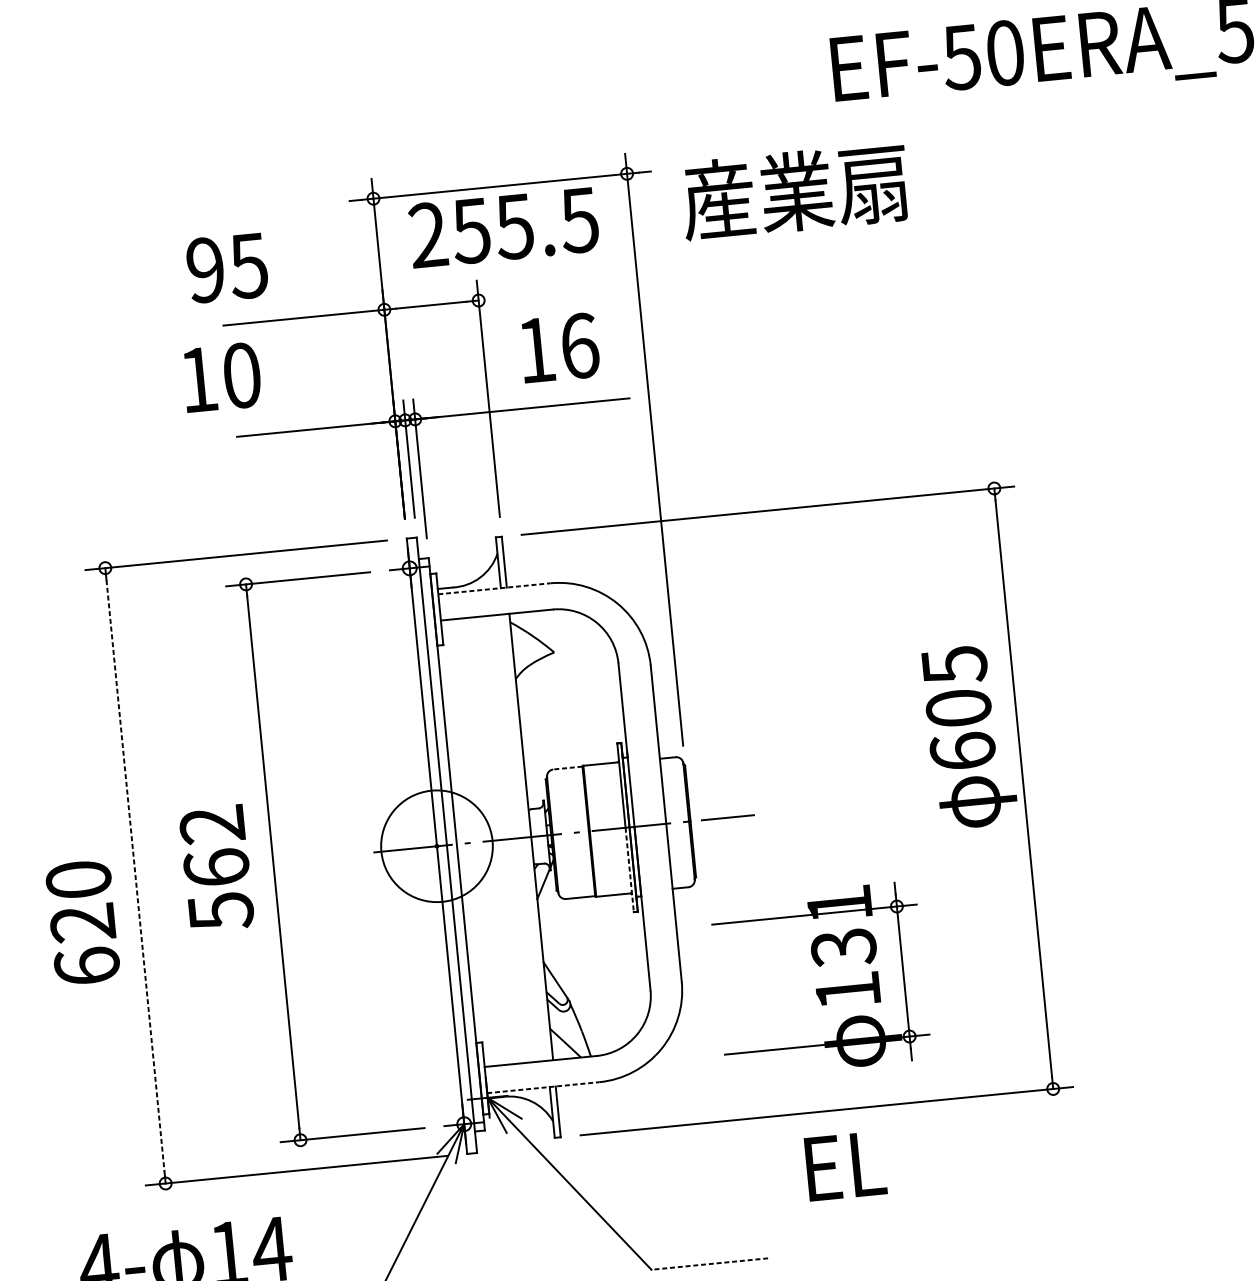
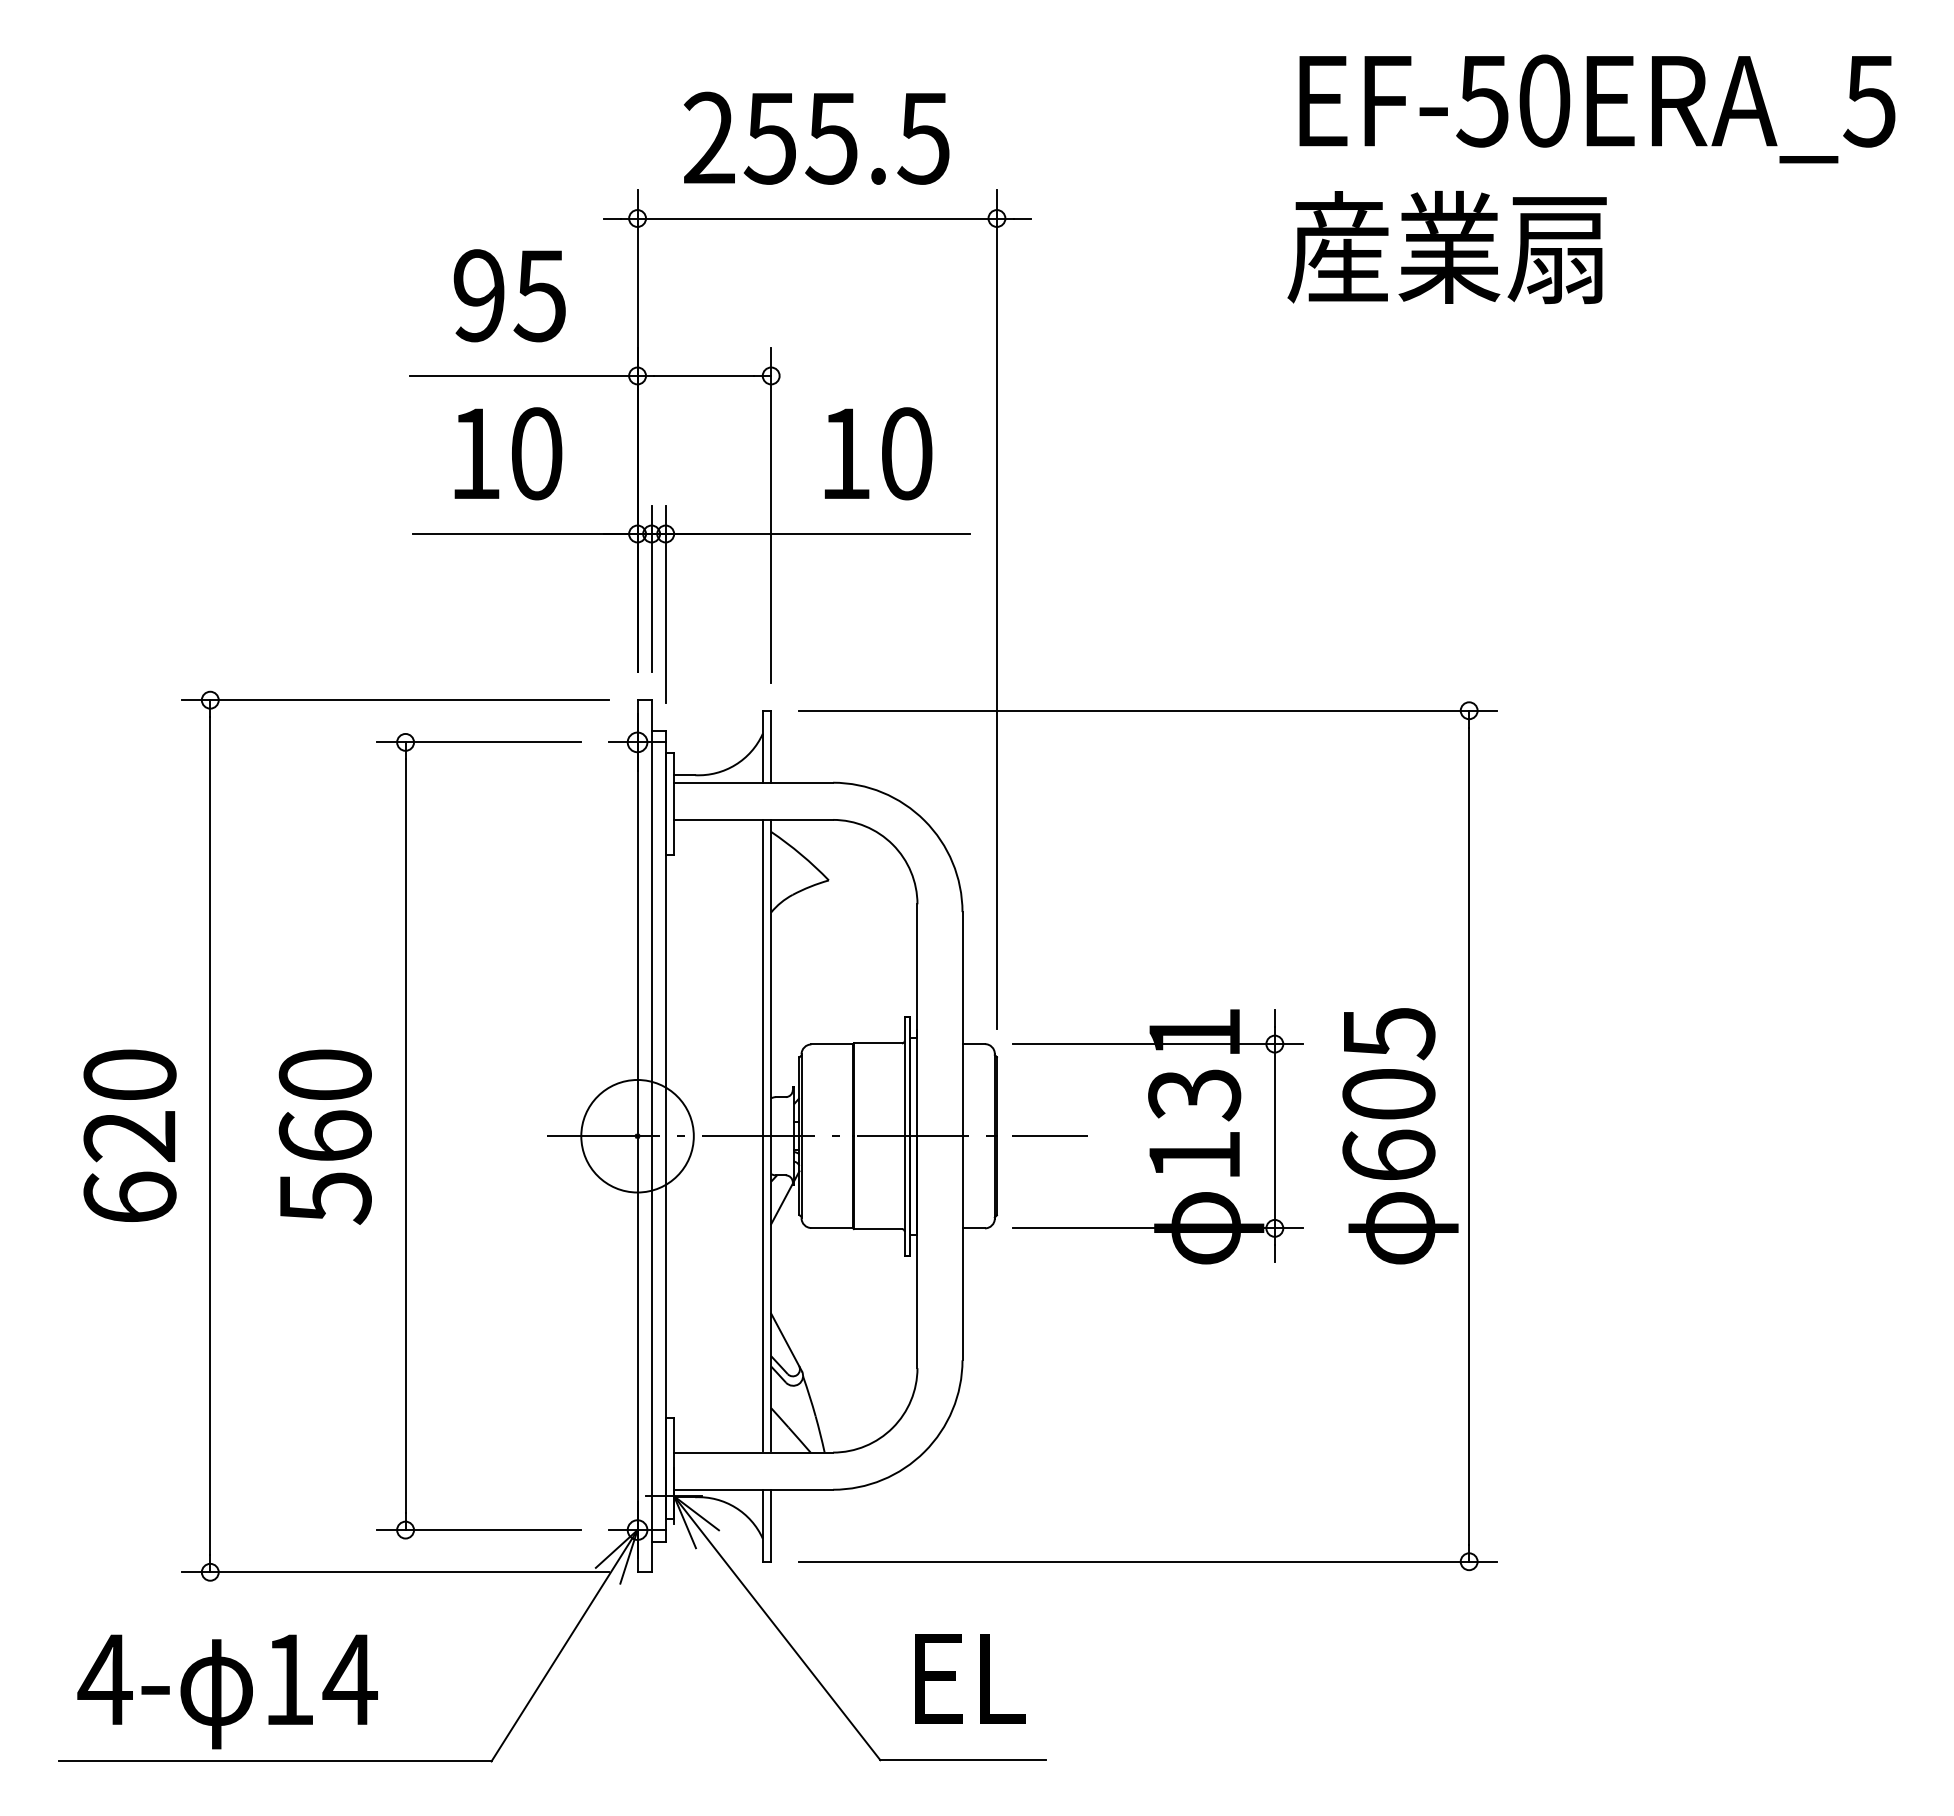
text: (794, 191) -> (1446, 247), moved
text: (503, 227) -> (816, 137), moved
text: (227, 267) -> (509, 295), moved
text: (580, 345) -> (907, 453), 16 -> 10
text: (222, 377) -> (508, 453), moved
line: (495, 588) -> (754, 782), dashed -> solid
text: (969, 737) -> (1400, 1136), moved
line: (568, 768) -> (832, 1044), dashed -> solid
text: (211, 824) -> (324, 1074), 562 -> 560
line: (525, 837) -> (762, 1135), added
circle: (436, 845) -> (637, 1135), size x0.71
line: (629, 870) -> (904, 1196), dashed -> solid
line: (135, 876) -> (210, 1136), dashed -> solid
text: (82, 922) -> (129, 1135), moved
part: (821, 988) -> (1157, 1148), moved
line: (543, 1087) -> (754, 1489), dashed -> solid
text: (845, 1166) -> (970, 1678), moved
line: (710, 1264) -> (963, 1760), dashed -> solid

